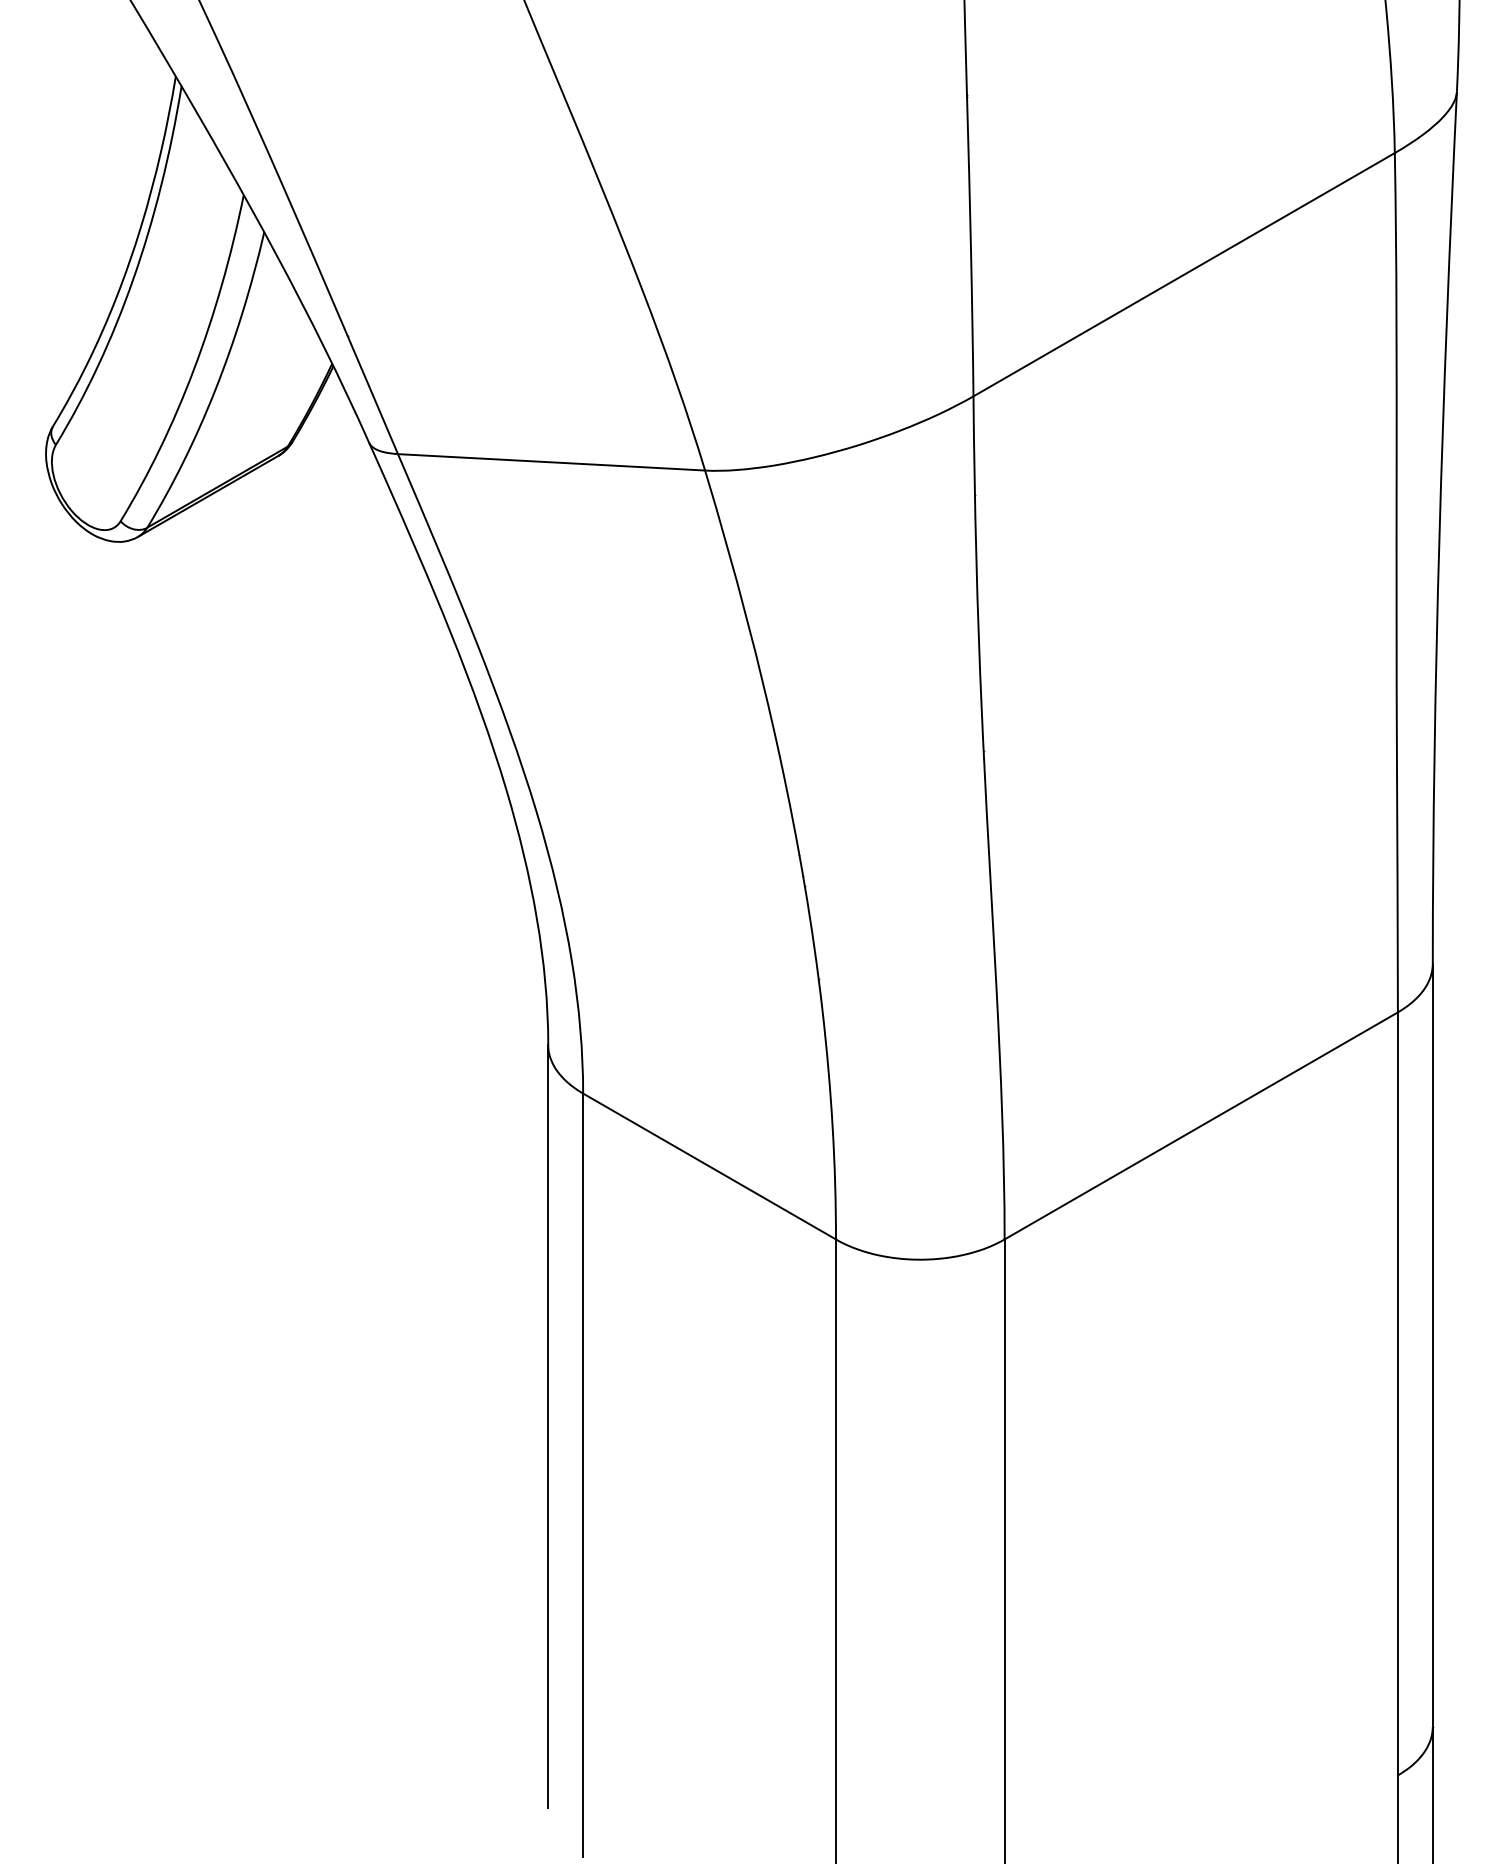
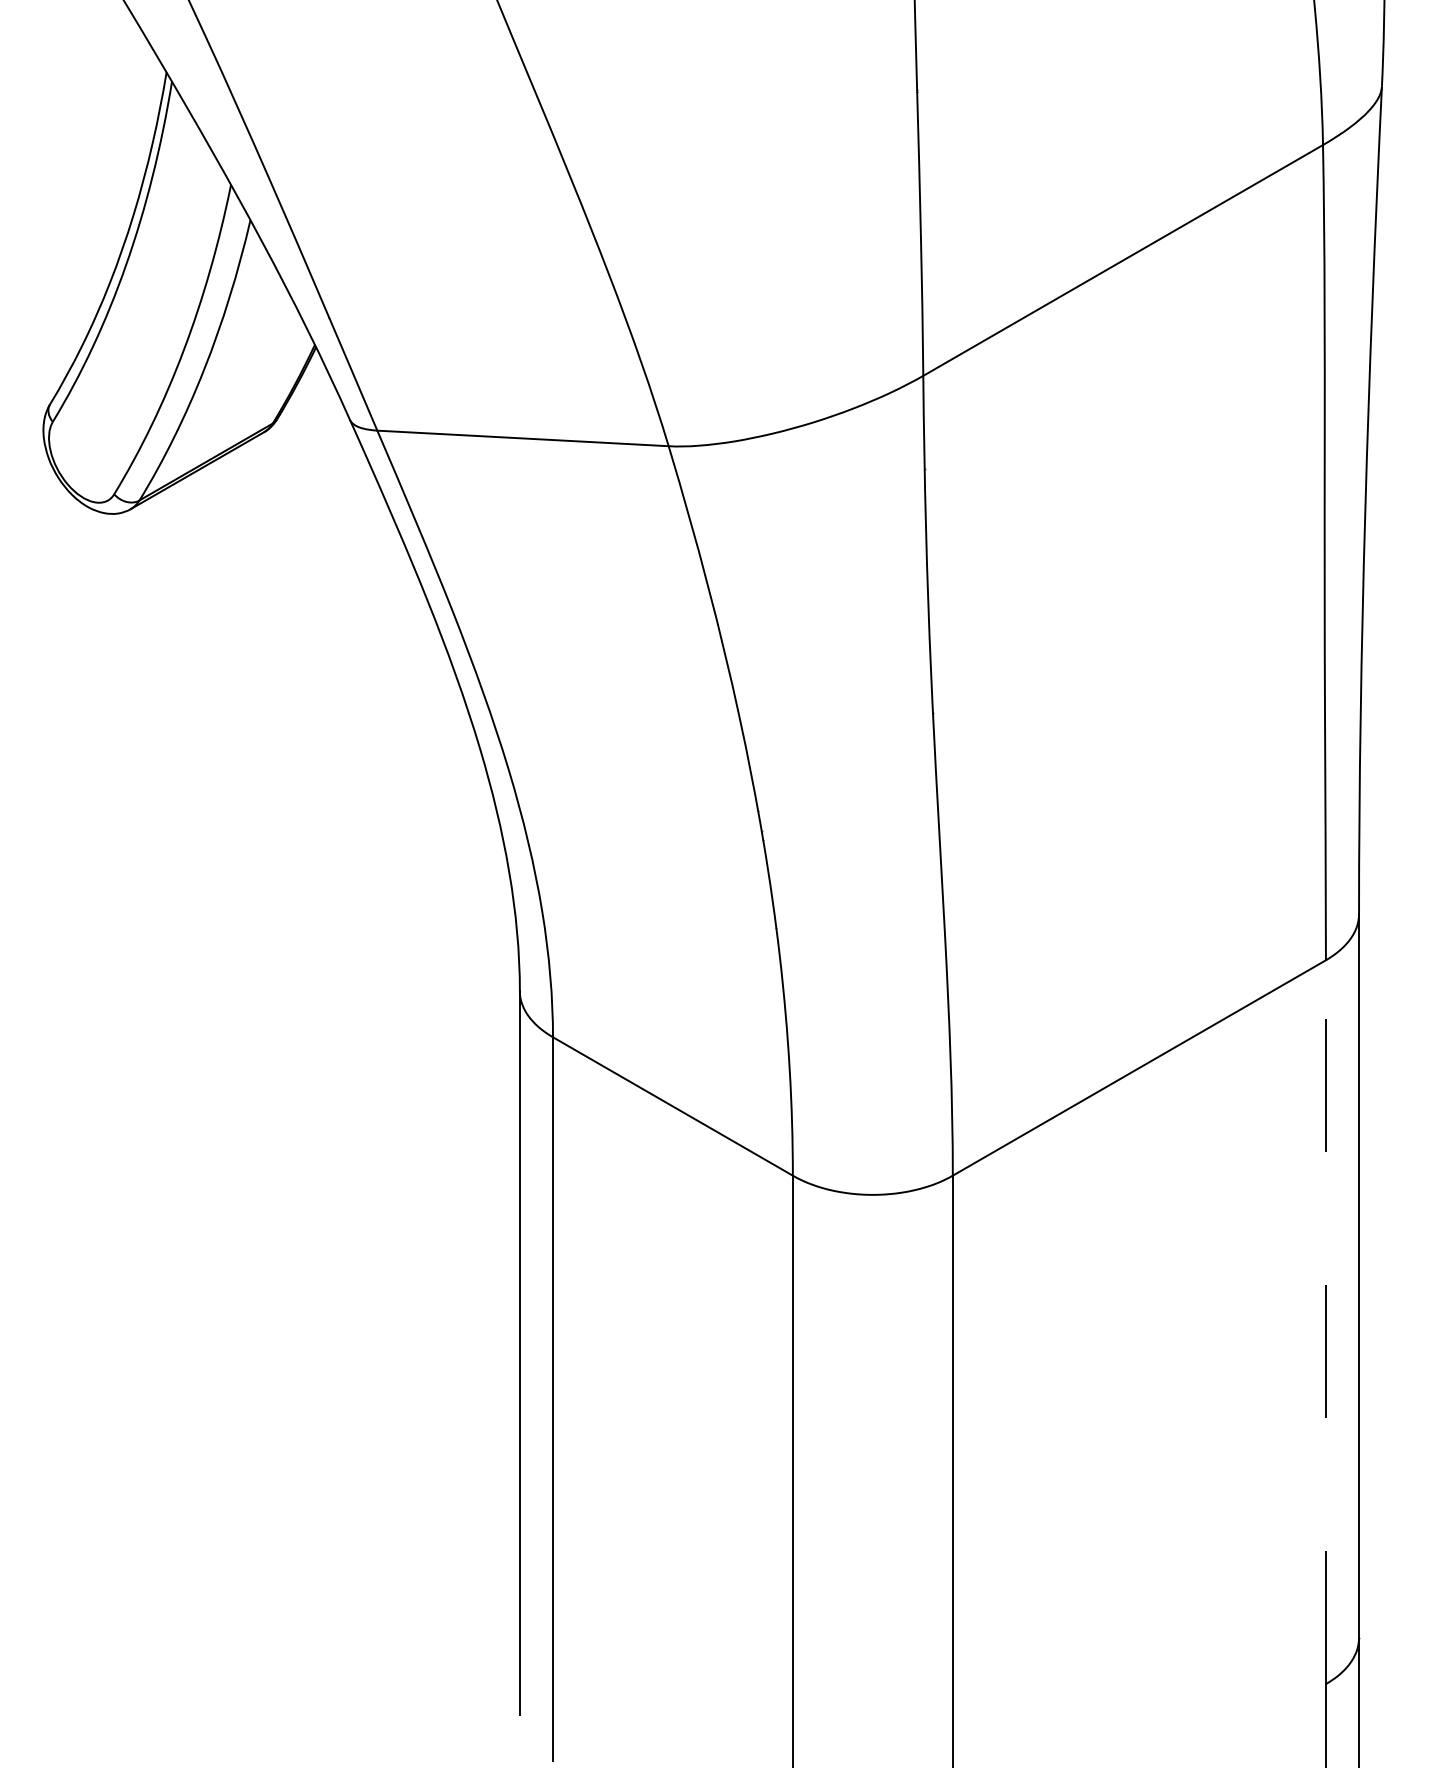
line: (1397, 1394) -> (1325, 1322), solid -> dashed

